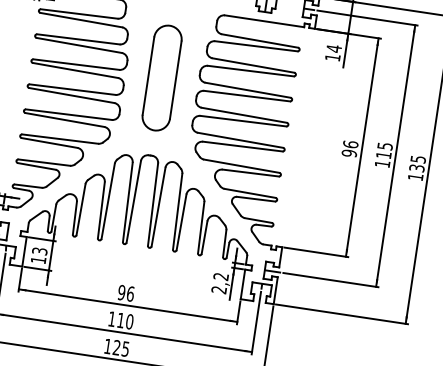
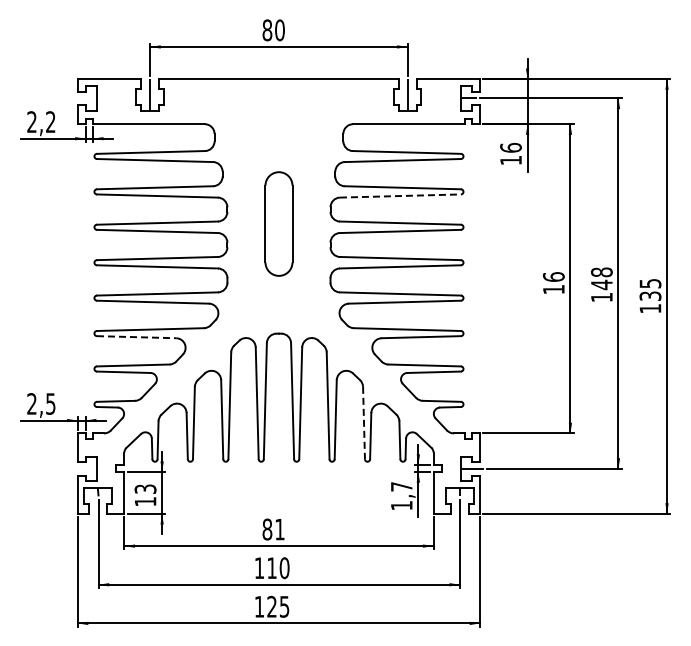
text: (333, 48) -> (510, 147), 14 -> 16
line: (250, 71) -> (400, 196), solid -> dashed
part: (161, 77) -> (278, 223), size x0.7
line: (49, 143) -> (136, 337), solid -> dashed
text: (384, 150) -> (601, 278), 115 -> 148
text: (349, 153) -> (553, 289), 96 -> 16
line: (201, 228) -> (364, 423), solid -> dashed
text: (219, 283) -> (401, 496), 2,2 -> 1,7
text: (126, 293) -> (273, 529), 96 -> 81

